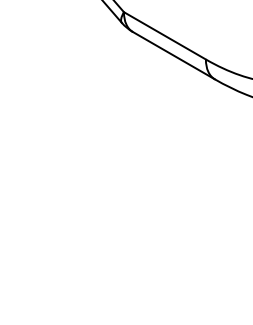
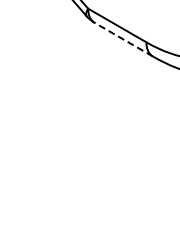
line: (173, 55) -> (123, 39), solid -> dashed

